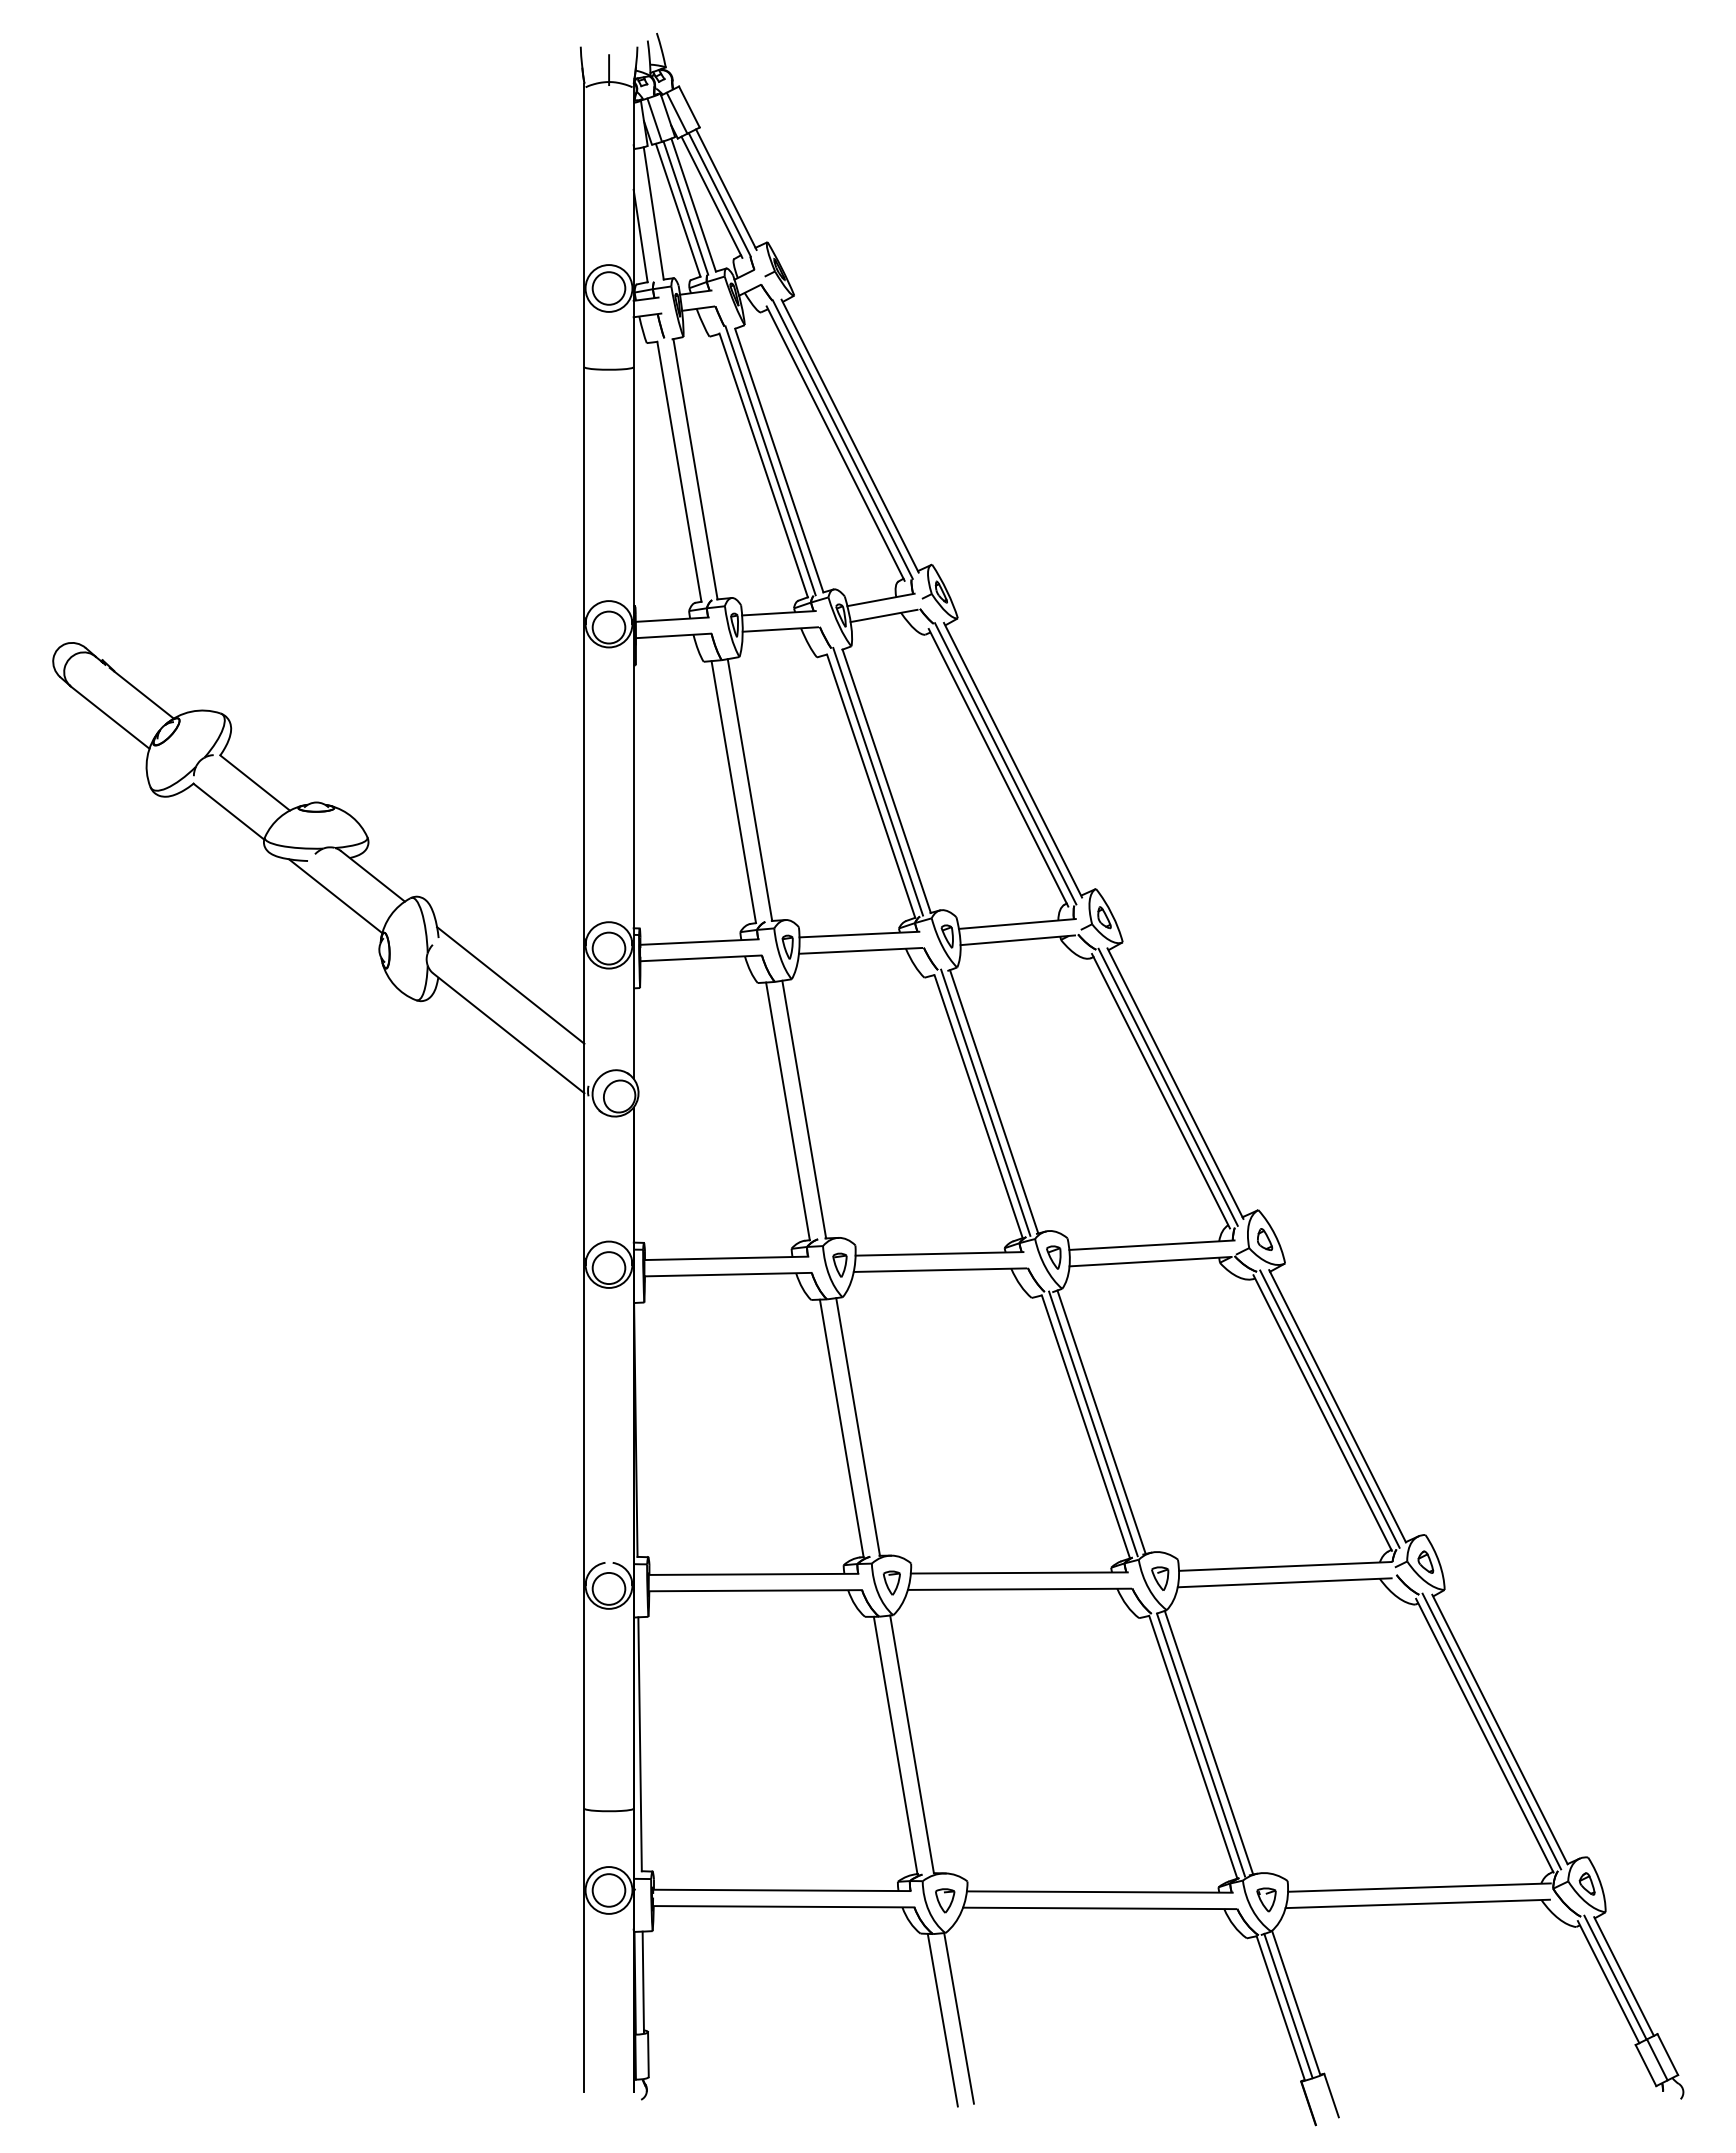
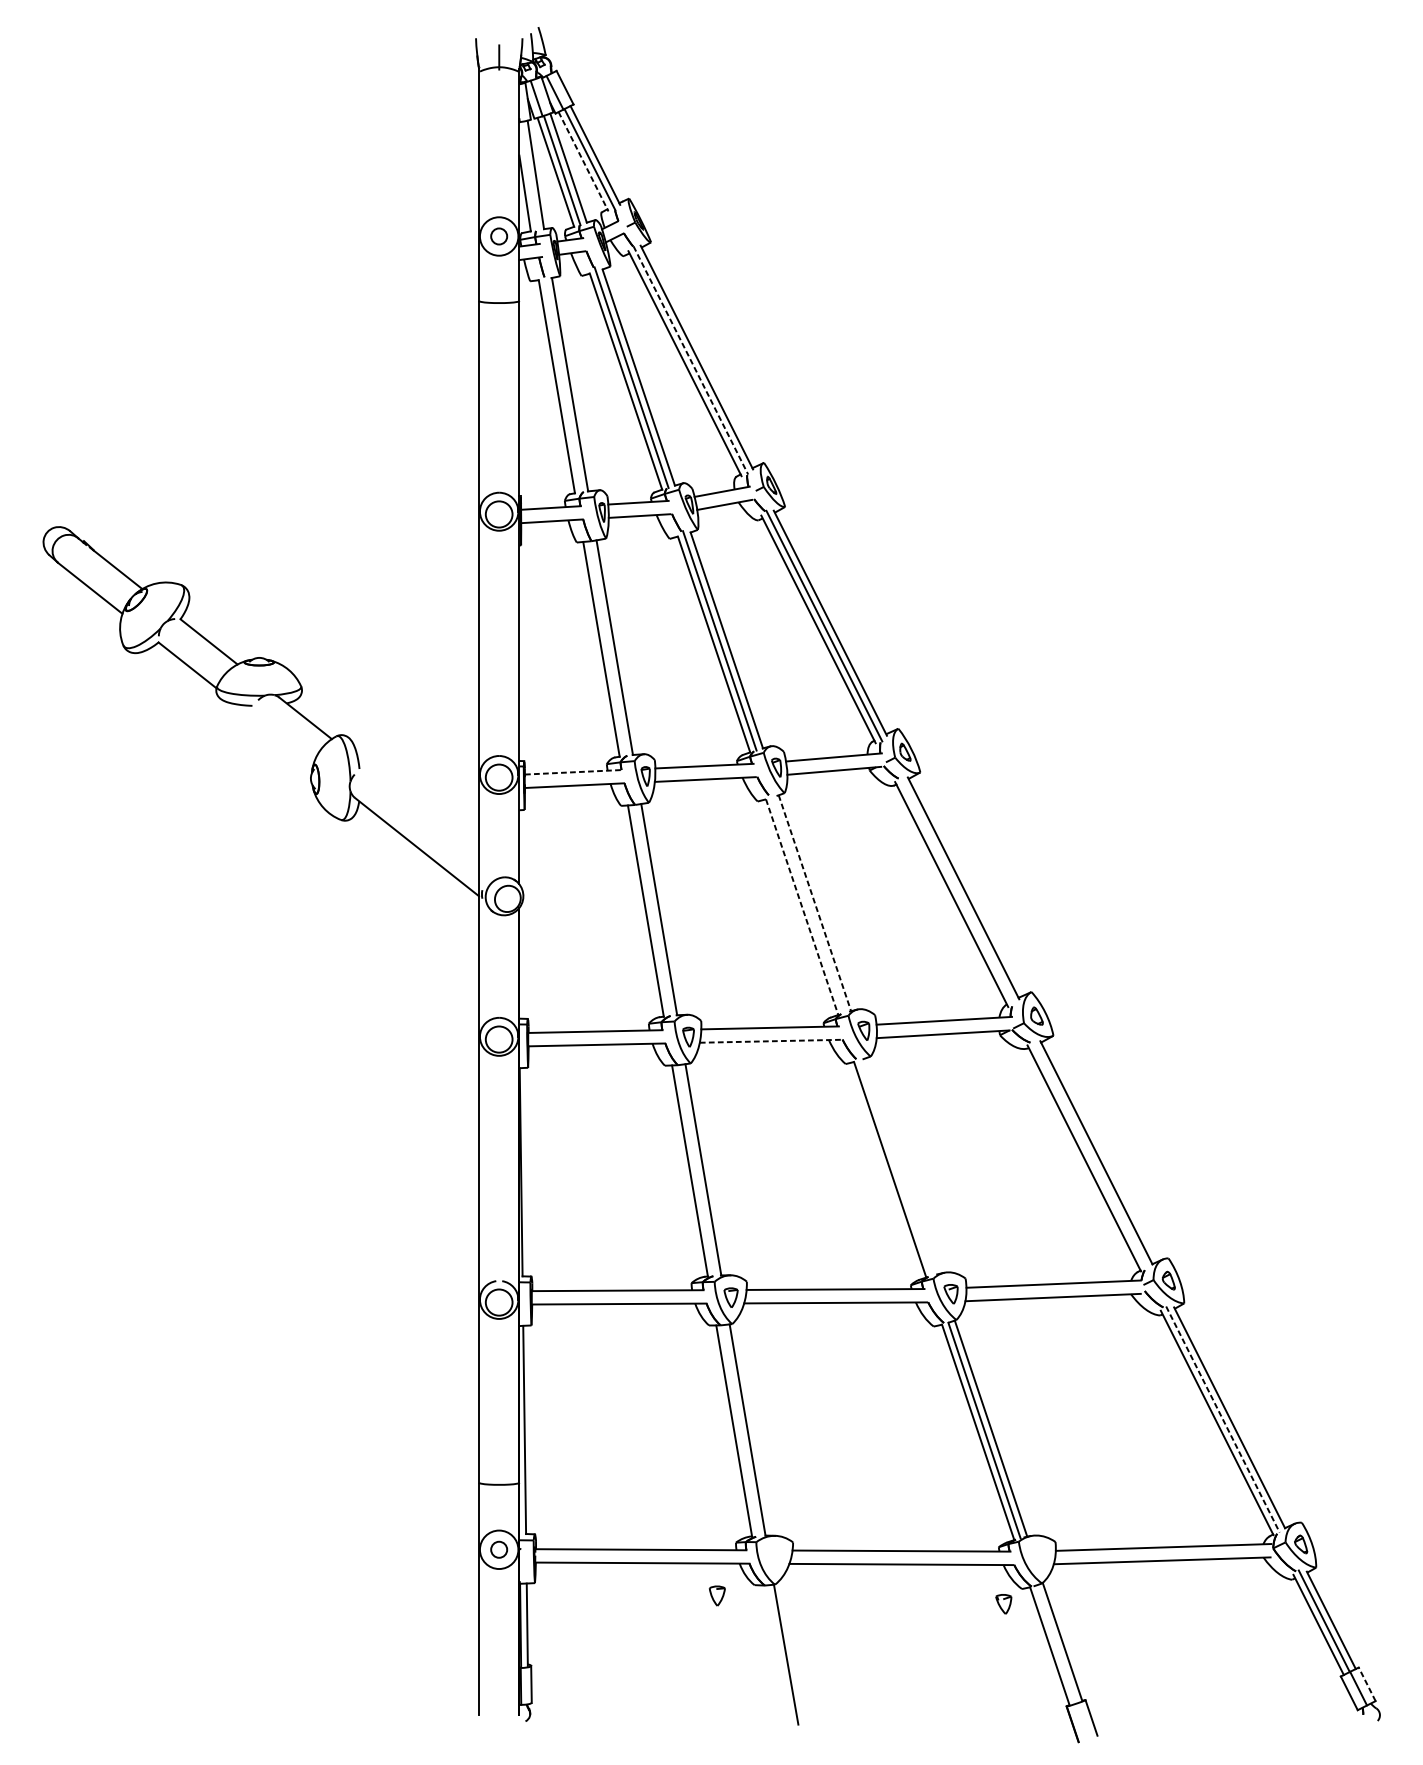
line: (711, 197) -> (583, 161), solid -> dashed
circle: (608, 288) -> (498, 236), size x0.6
line: (842, 439) -> (690, 360), solid -> dashed
line: (335, 896) -> (274, 734), removed
line: (700, 942) -> (574, 772), solid -> dashed
line: (510, 985) -> (418, 807), removed
line: (1167, 1086) -> (957, 890), removed
line: (994, 1101) -> (815, 902), solid -> dashed
line: (985, 1102) -> (807, 903), removed
line: (978, 1106) -> (802, 907), solid -> dashed
line: (940, 1270) -> (770, 1041), solid -> dashed
line: (1329, 1408) -> (1089, 1154), removed
line: (1101, 1422) -> (902, 1166), removed
line: (1093, 1423) -> (896, 1166), removed
line: (1492, 1731) -> (1223, 1419), solid -> dashed
circle: (608, 1890) -> (498, 1549), size x0.6
part: (1266, 1899) -> (1003, 1603), moved
part: (945, 1900) -> (717, 1595), moved
line: (1288, 2005) -> (1056, 1644), removed
line: (942, 2019) -> (772, 1655), removed
line: (1667, 2054) -> (1366, 1684), solid -> dashed

